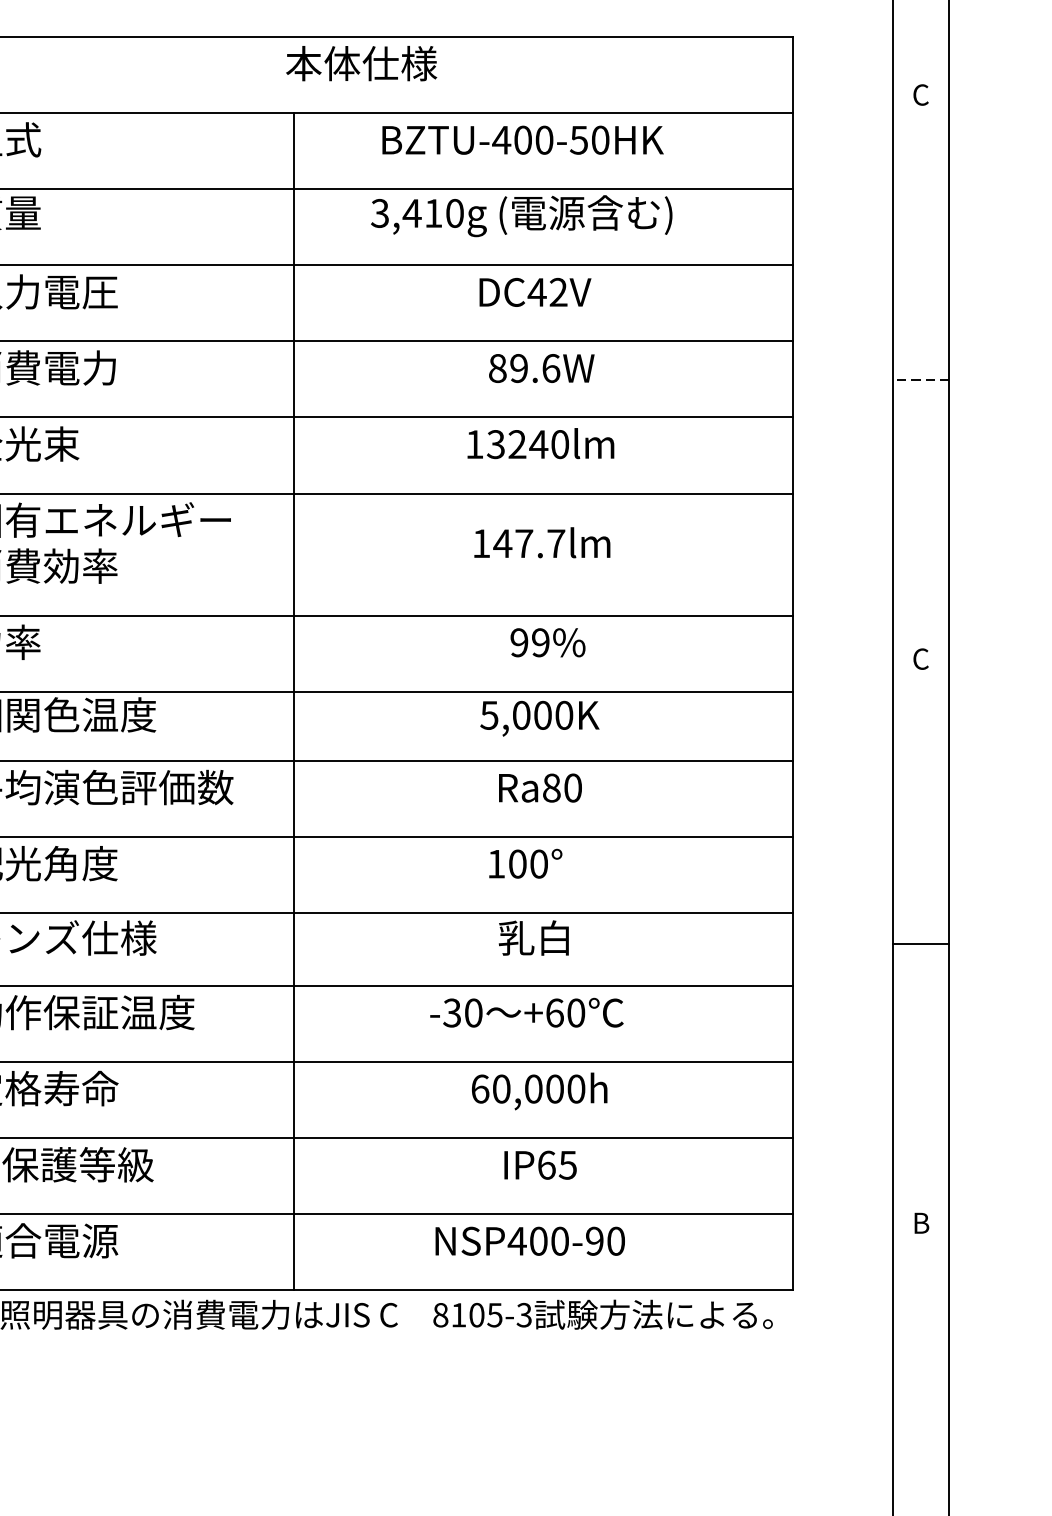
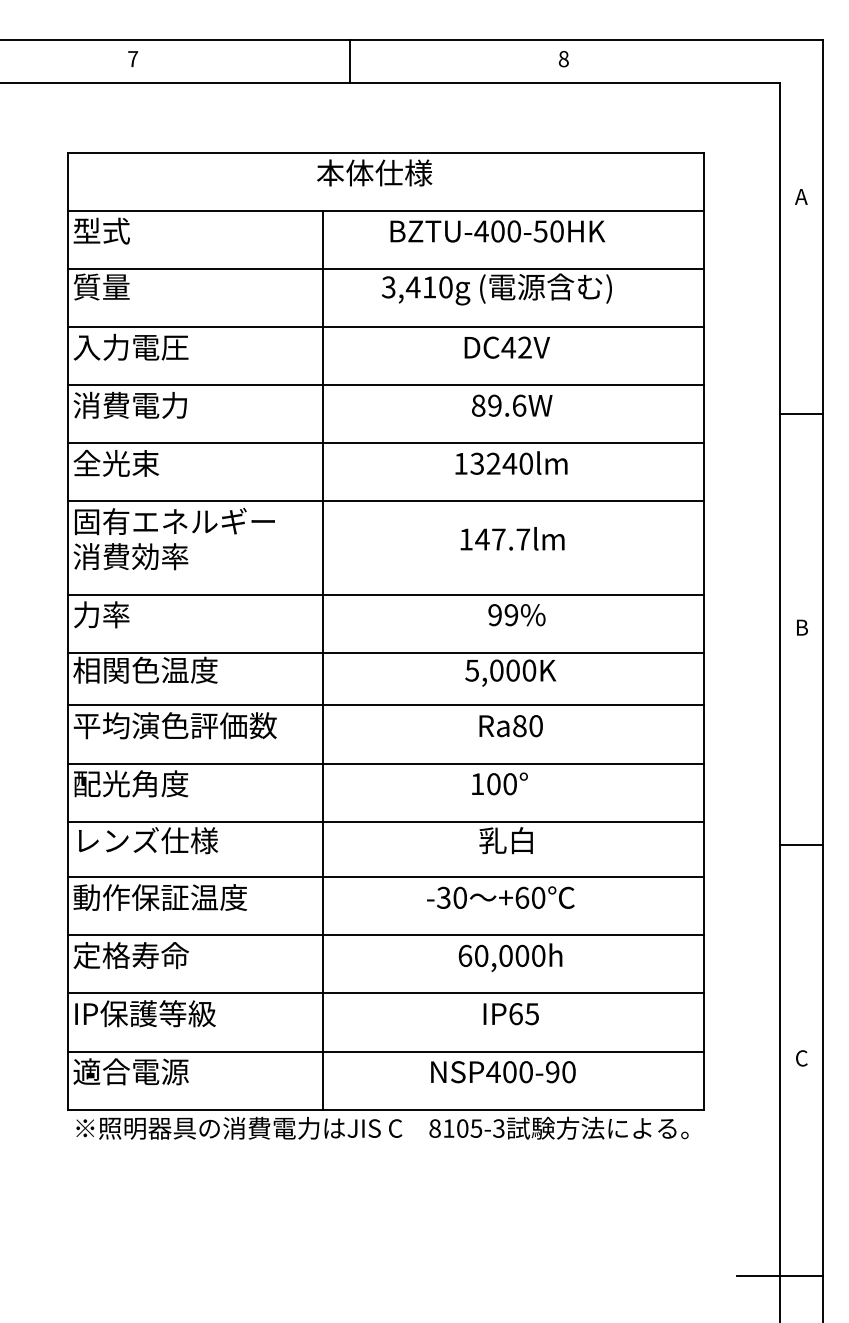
text: (920, 94) -> (801, 196), C -> A
line: (920, 379) -> (801, 414), dashed -> solid
text: (920, 658) -> (801, 627), C -> B
text: (920, 1223) -> (801, 1058), B -> C
line: (893, 1507) -> (780, 1275), added

